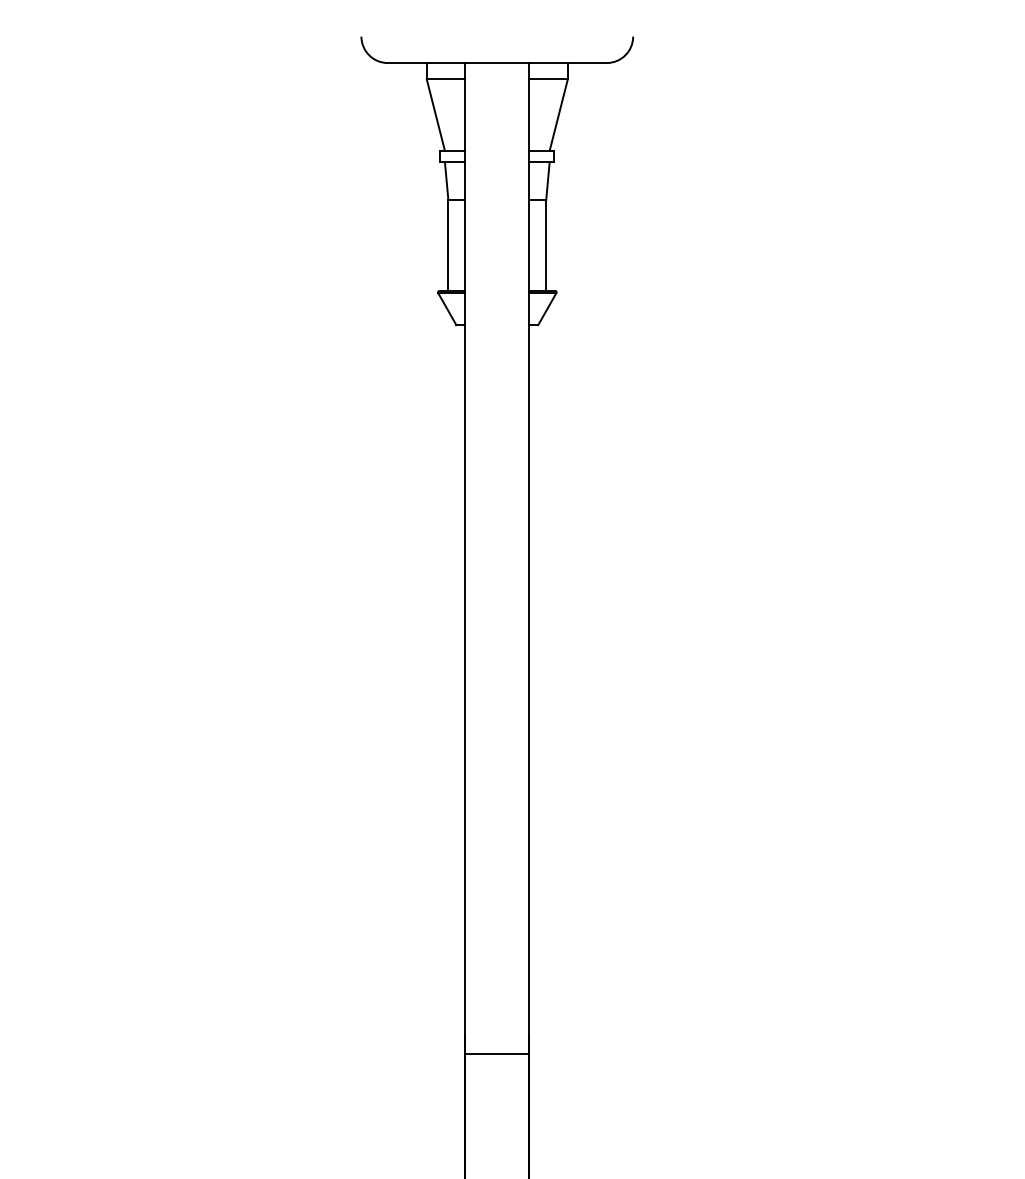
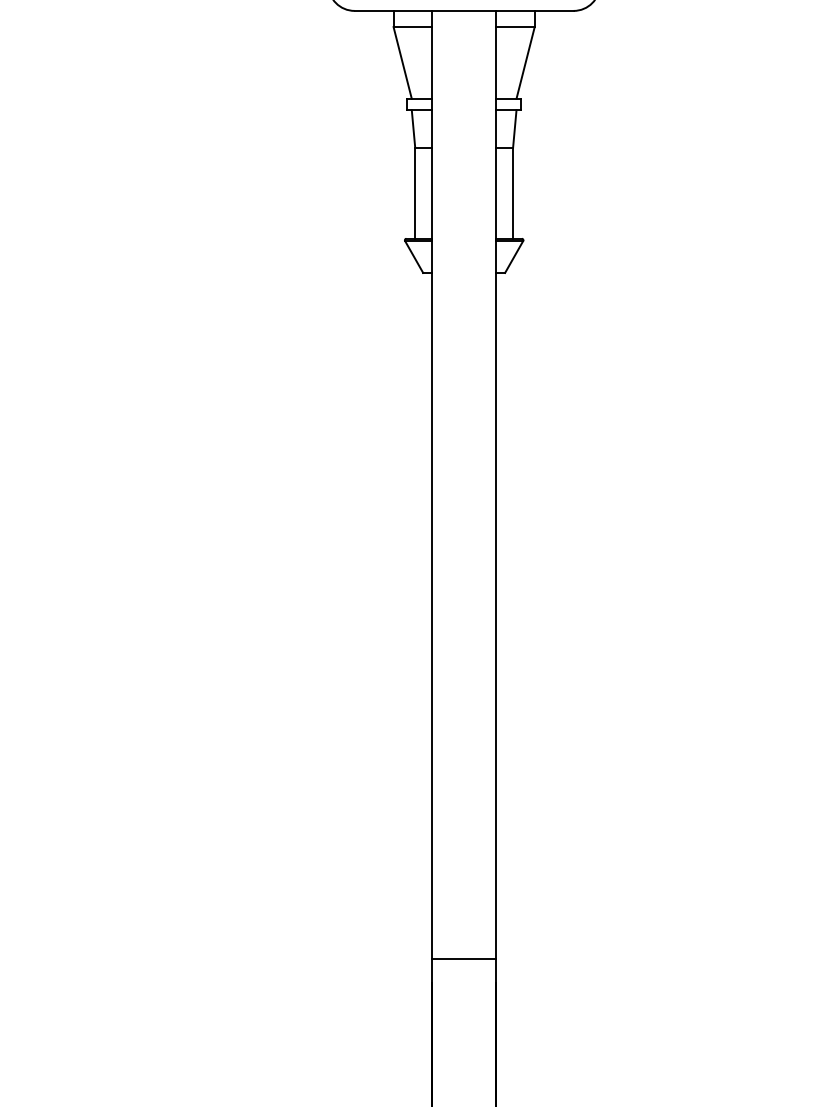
line: (497, 1054) -> (464, 959), moved

